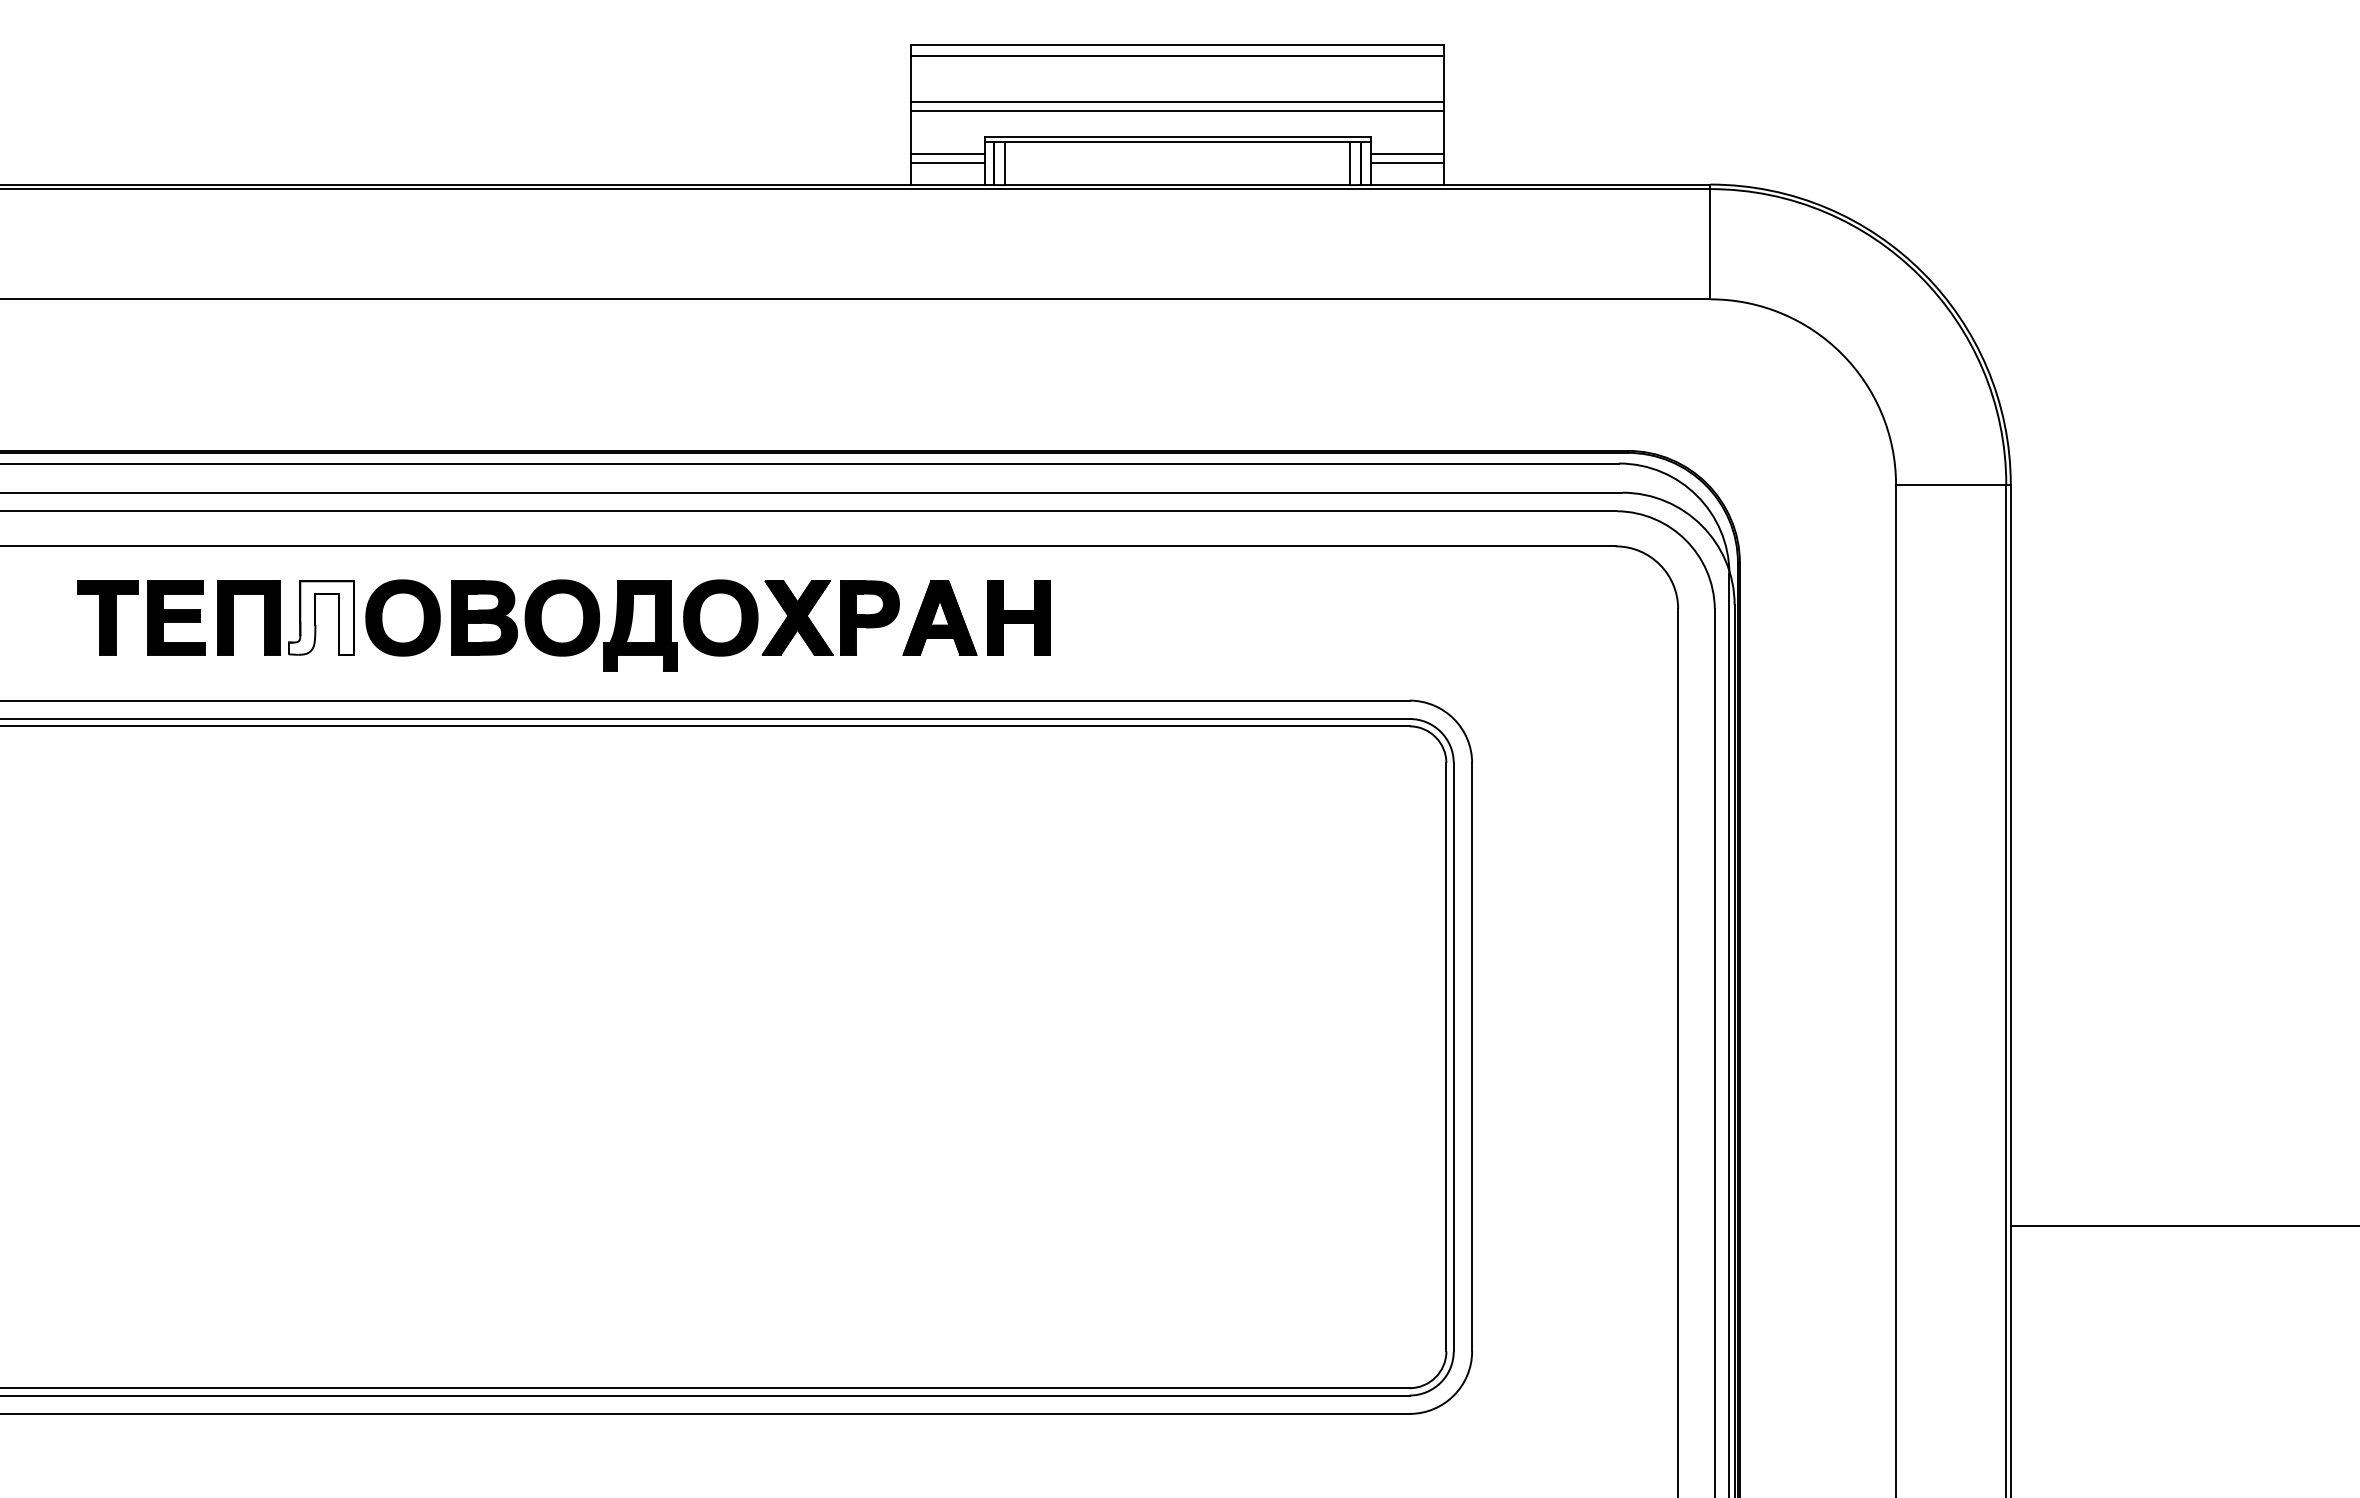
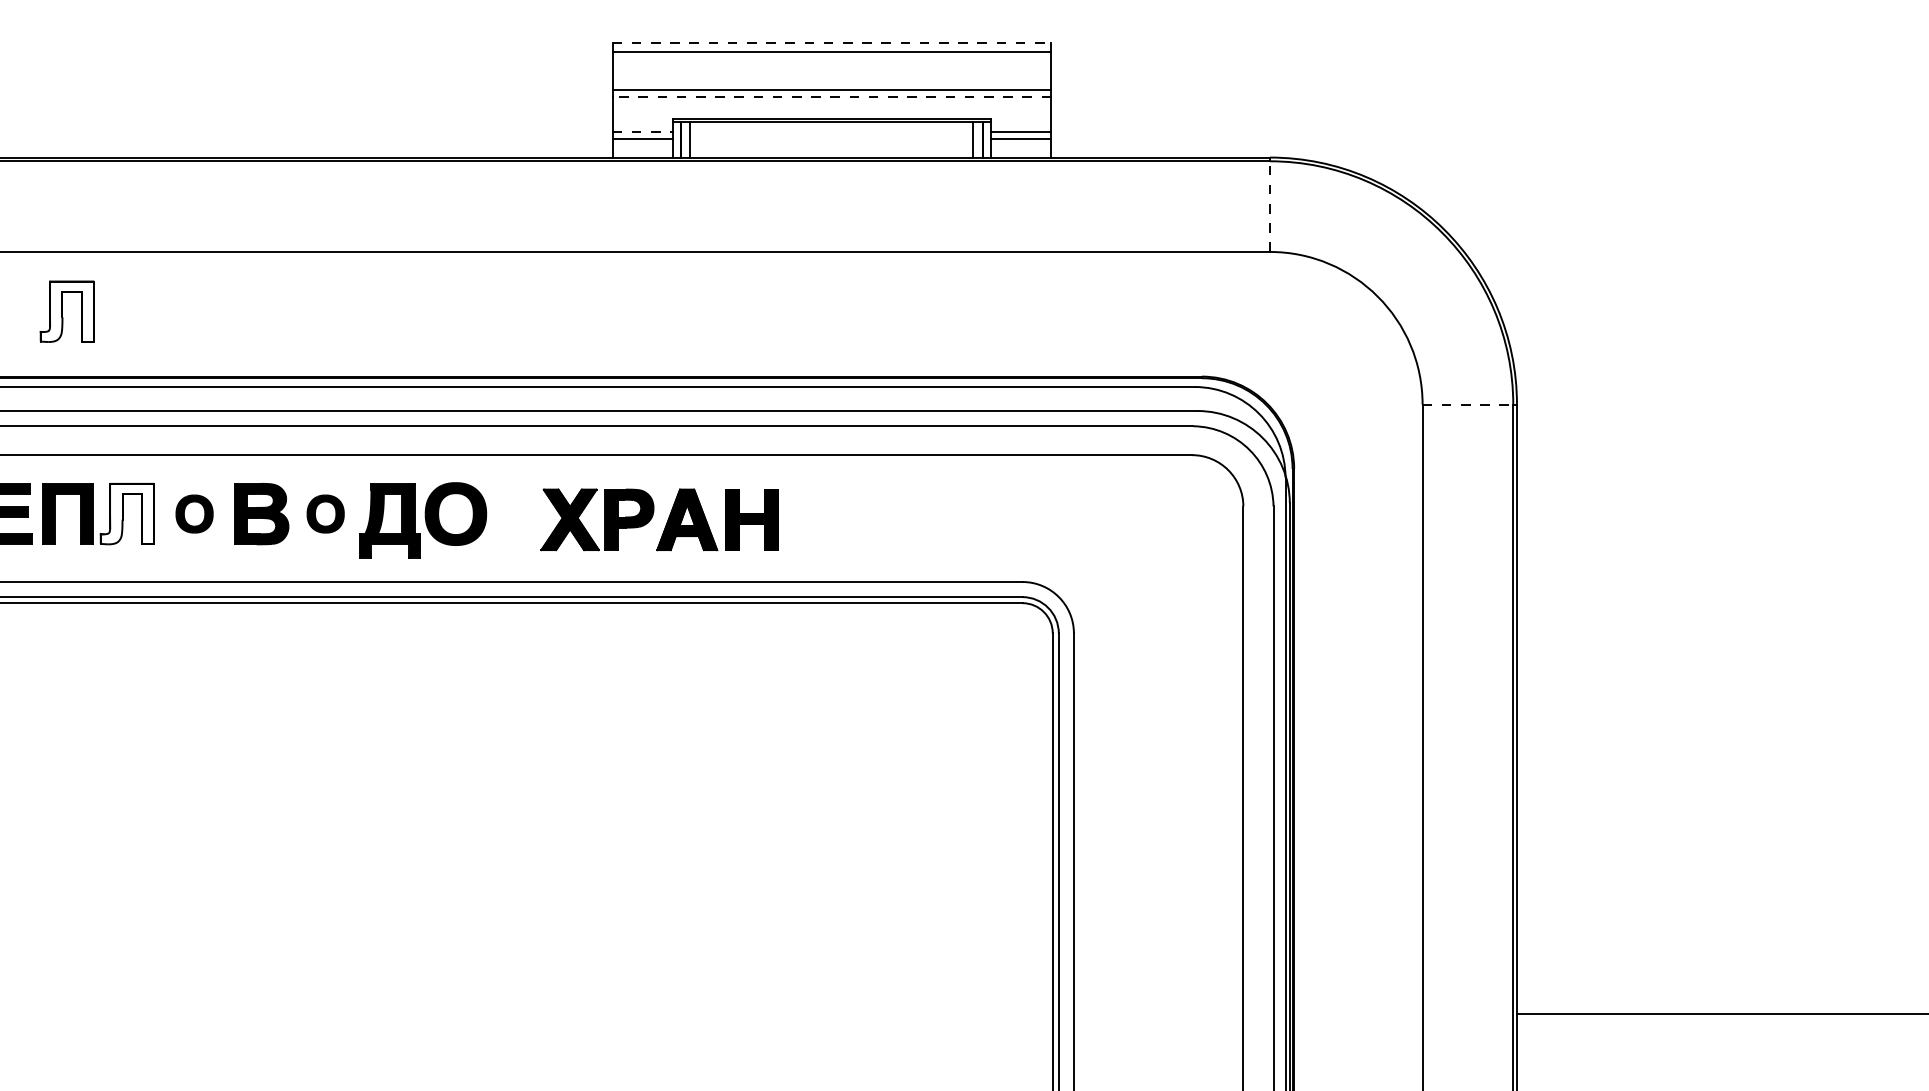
line: (1177, 44) -> (831, 42), solid -> dashed
line: (1177, 110) -> (831, 96), solid -> dashed
line: (948, 154) -> (643, 132), solid -> dashed
line: (1710, 243) -> (1269, 206), solid -> dashed
part: (248, 371) -> (67, 311), added
line: (1951, 484) -> (1468, 404), solid -> dashed
part: (898, 613) -> (653, 516), moved
part: (402, 617) -> (194, 513), size x0.6
part: (562, 617) -> (325, 513), size x0.6

